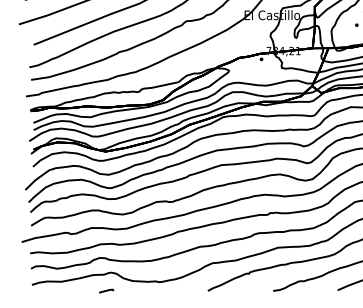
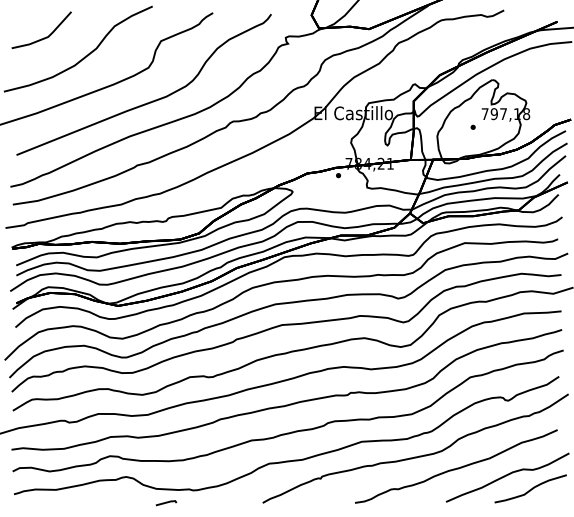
line: (106, 291) -> (166, 503), moved

